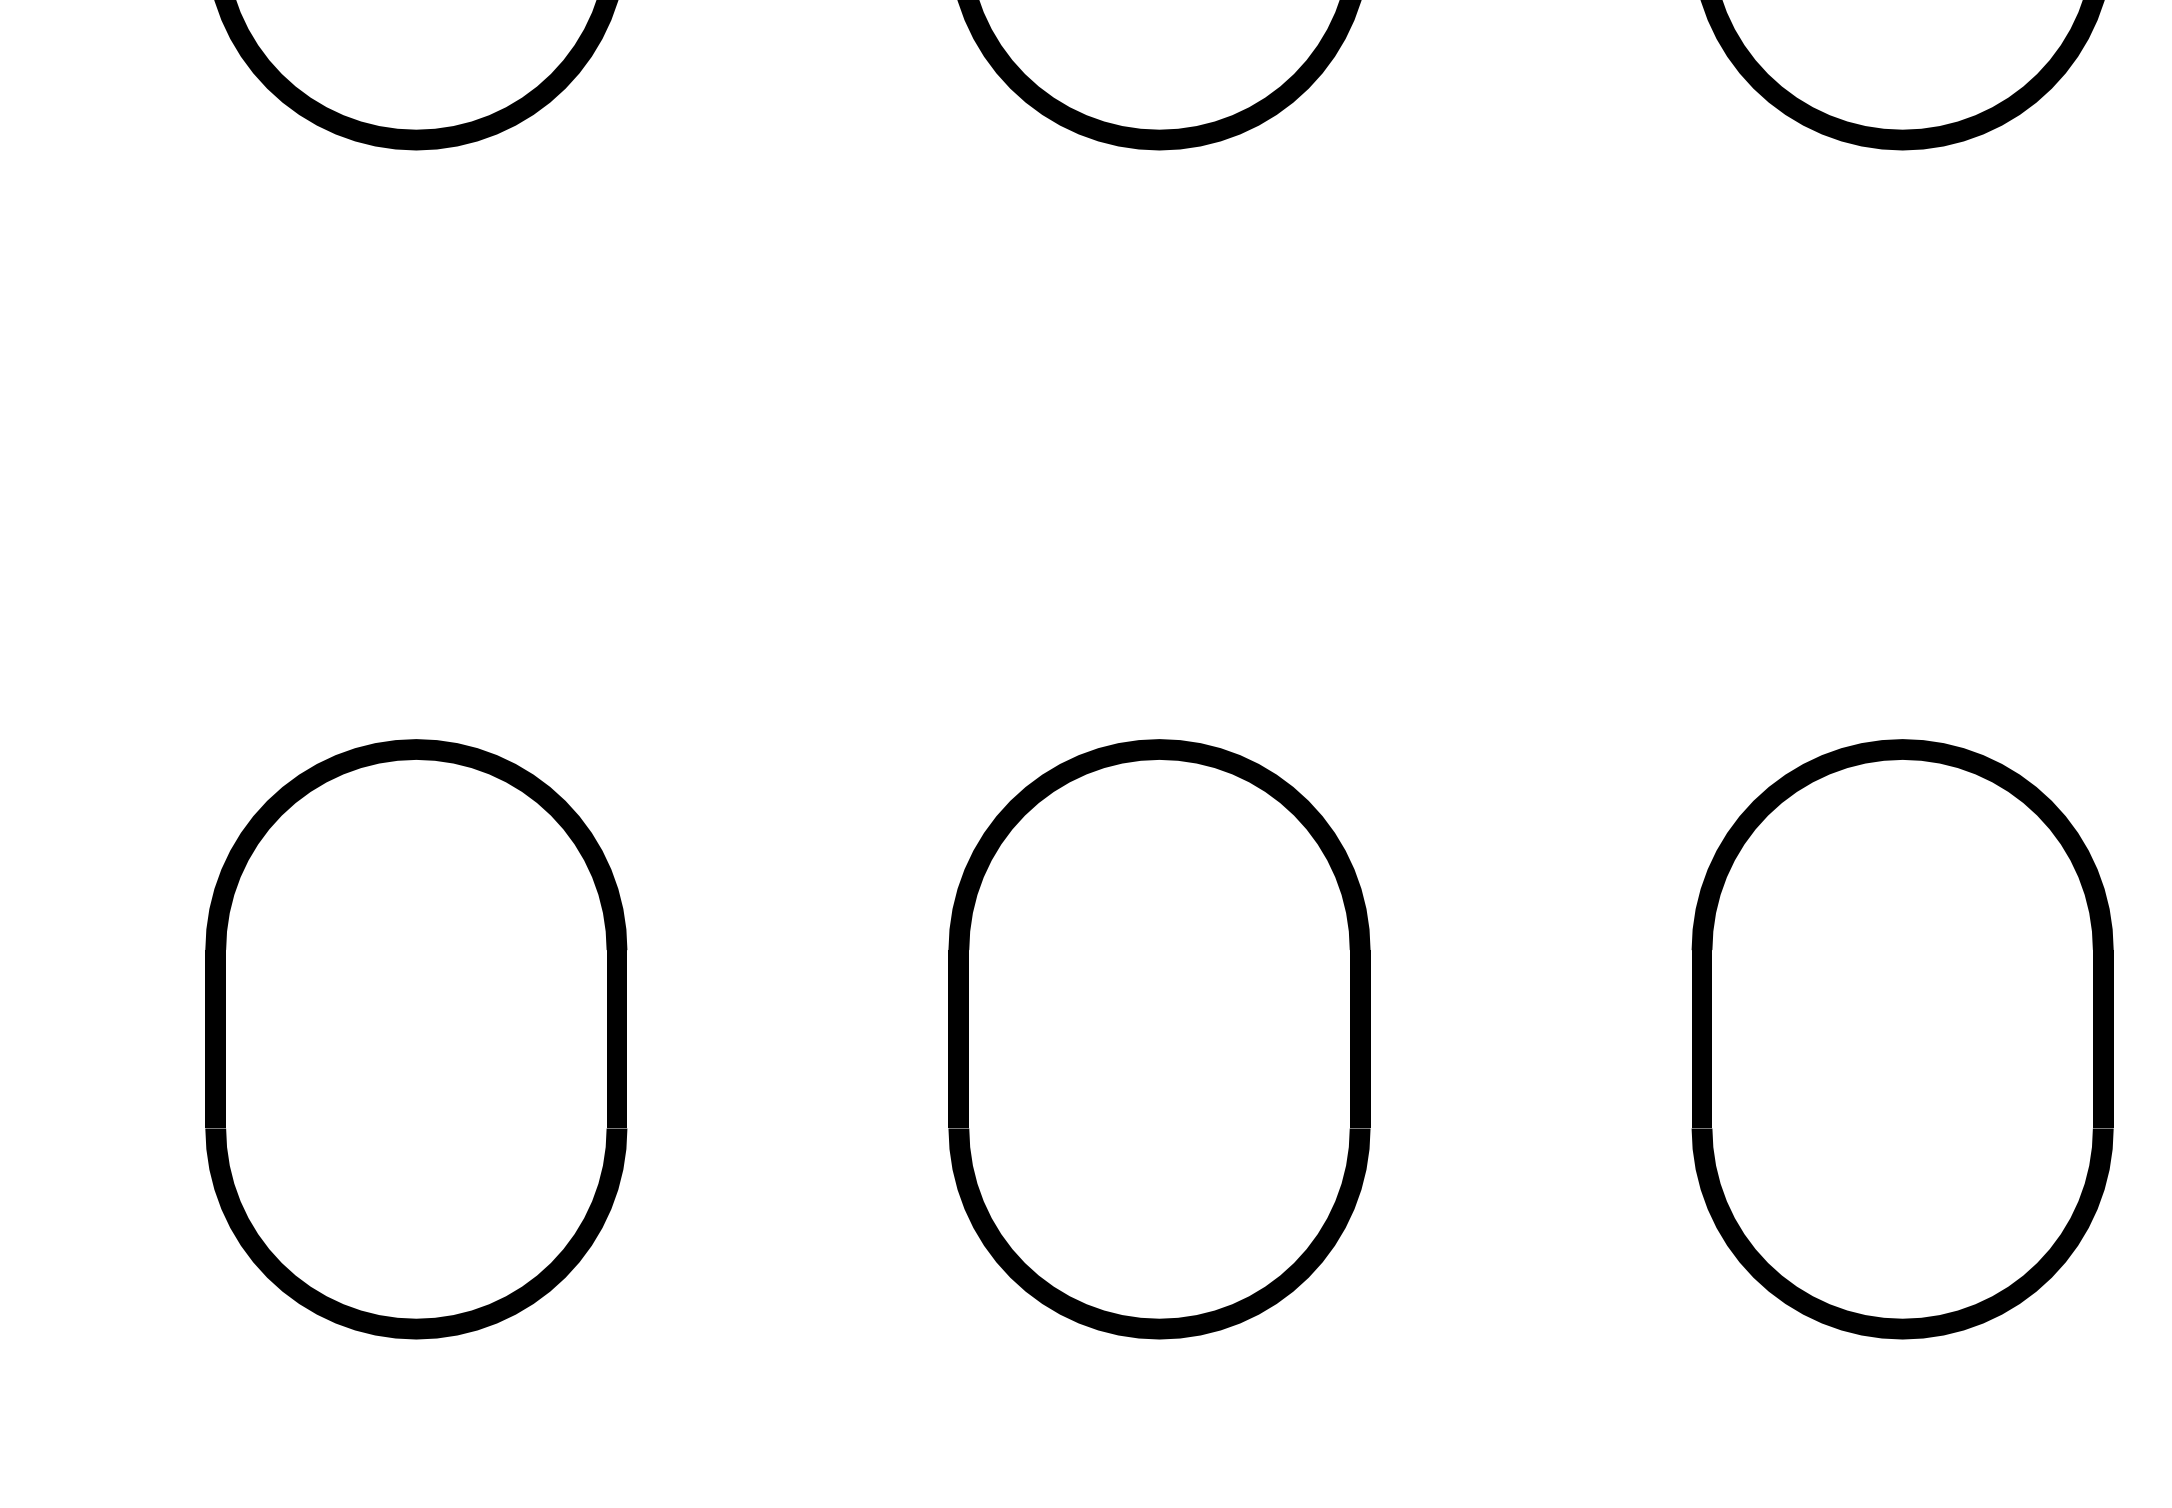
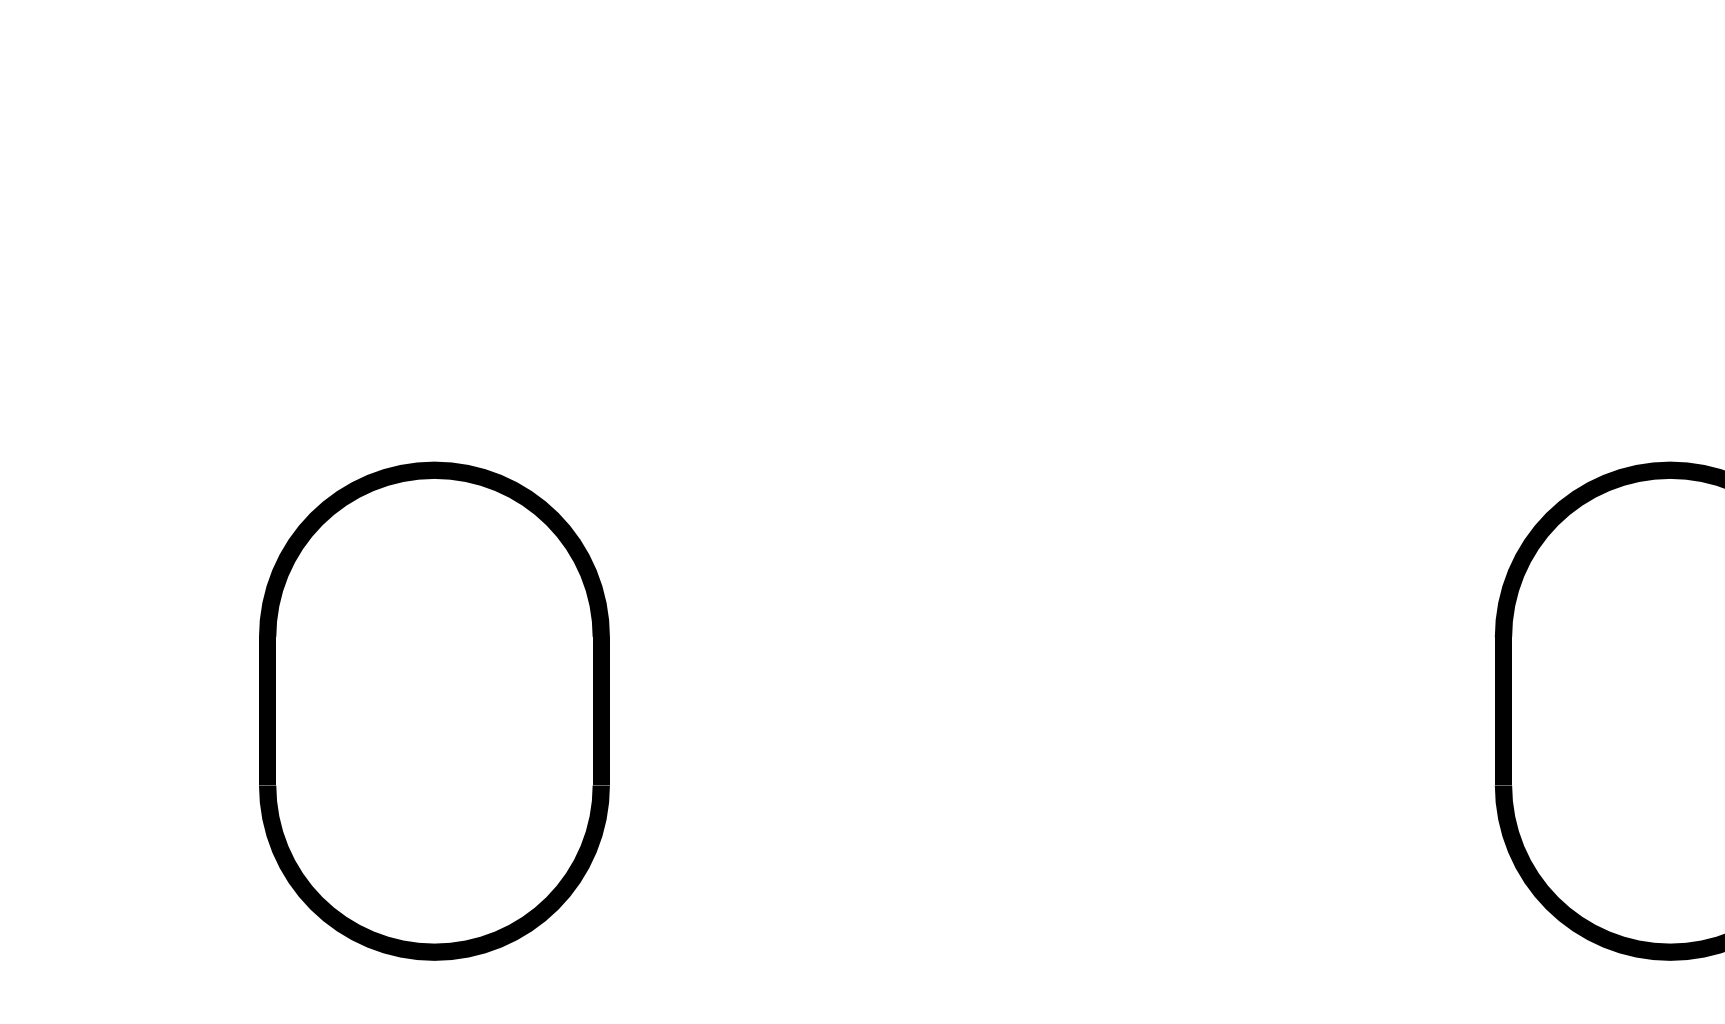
part: (1159, 1039) -> (1052, 711), removed

